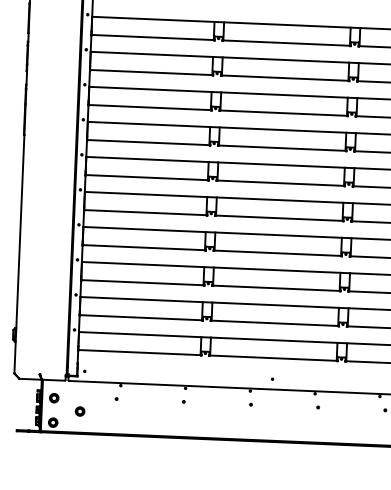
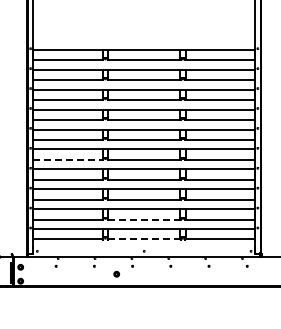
line: (146, 212) -> (68, 159), solid -> dashed
line: (275, 323) -> (144, 219), solid -> dashed
line: (273, 358) -> (144, 239), solid -> dashed
part: (79, 410) -> (116, 273), moved

